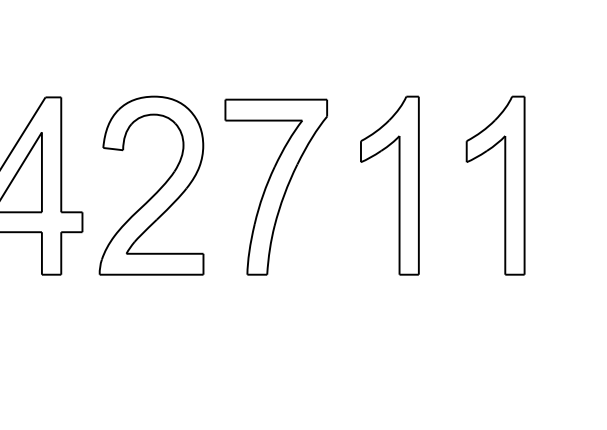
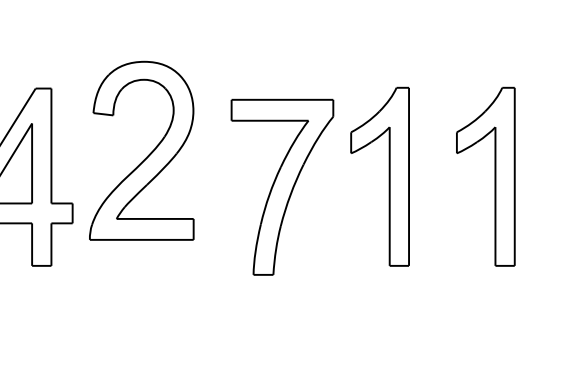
part: (275, 186) -> (281, 186), moved
part: (157, 190) -> (147, 155), moved

